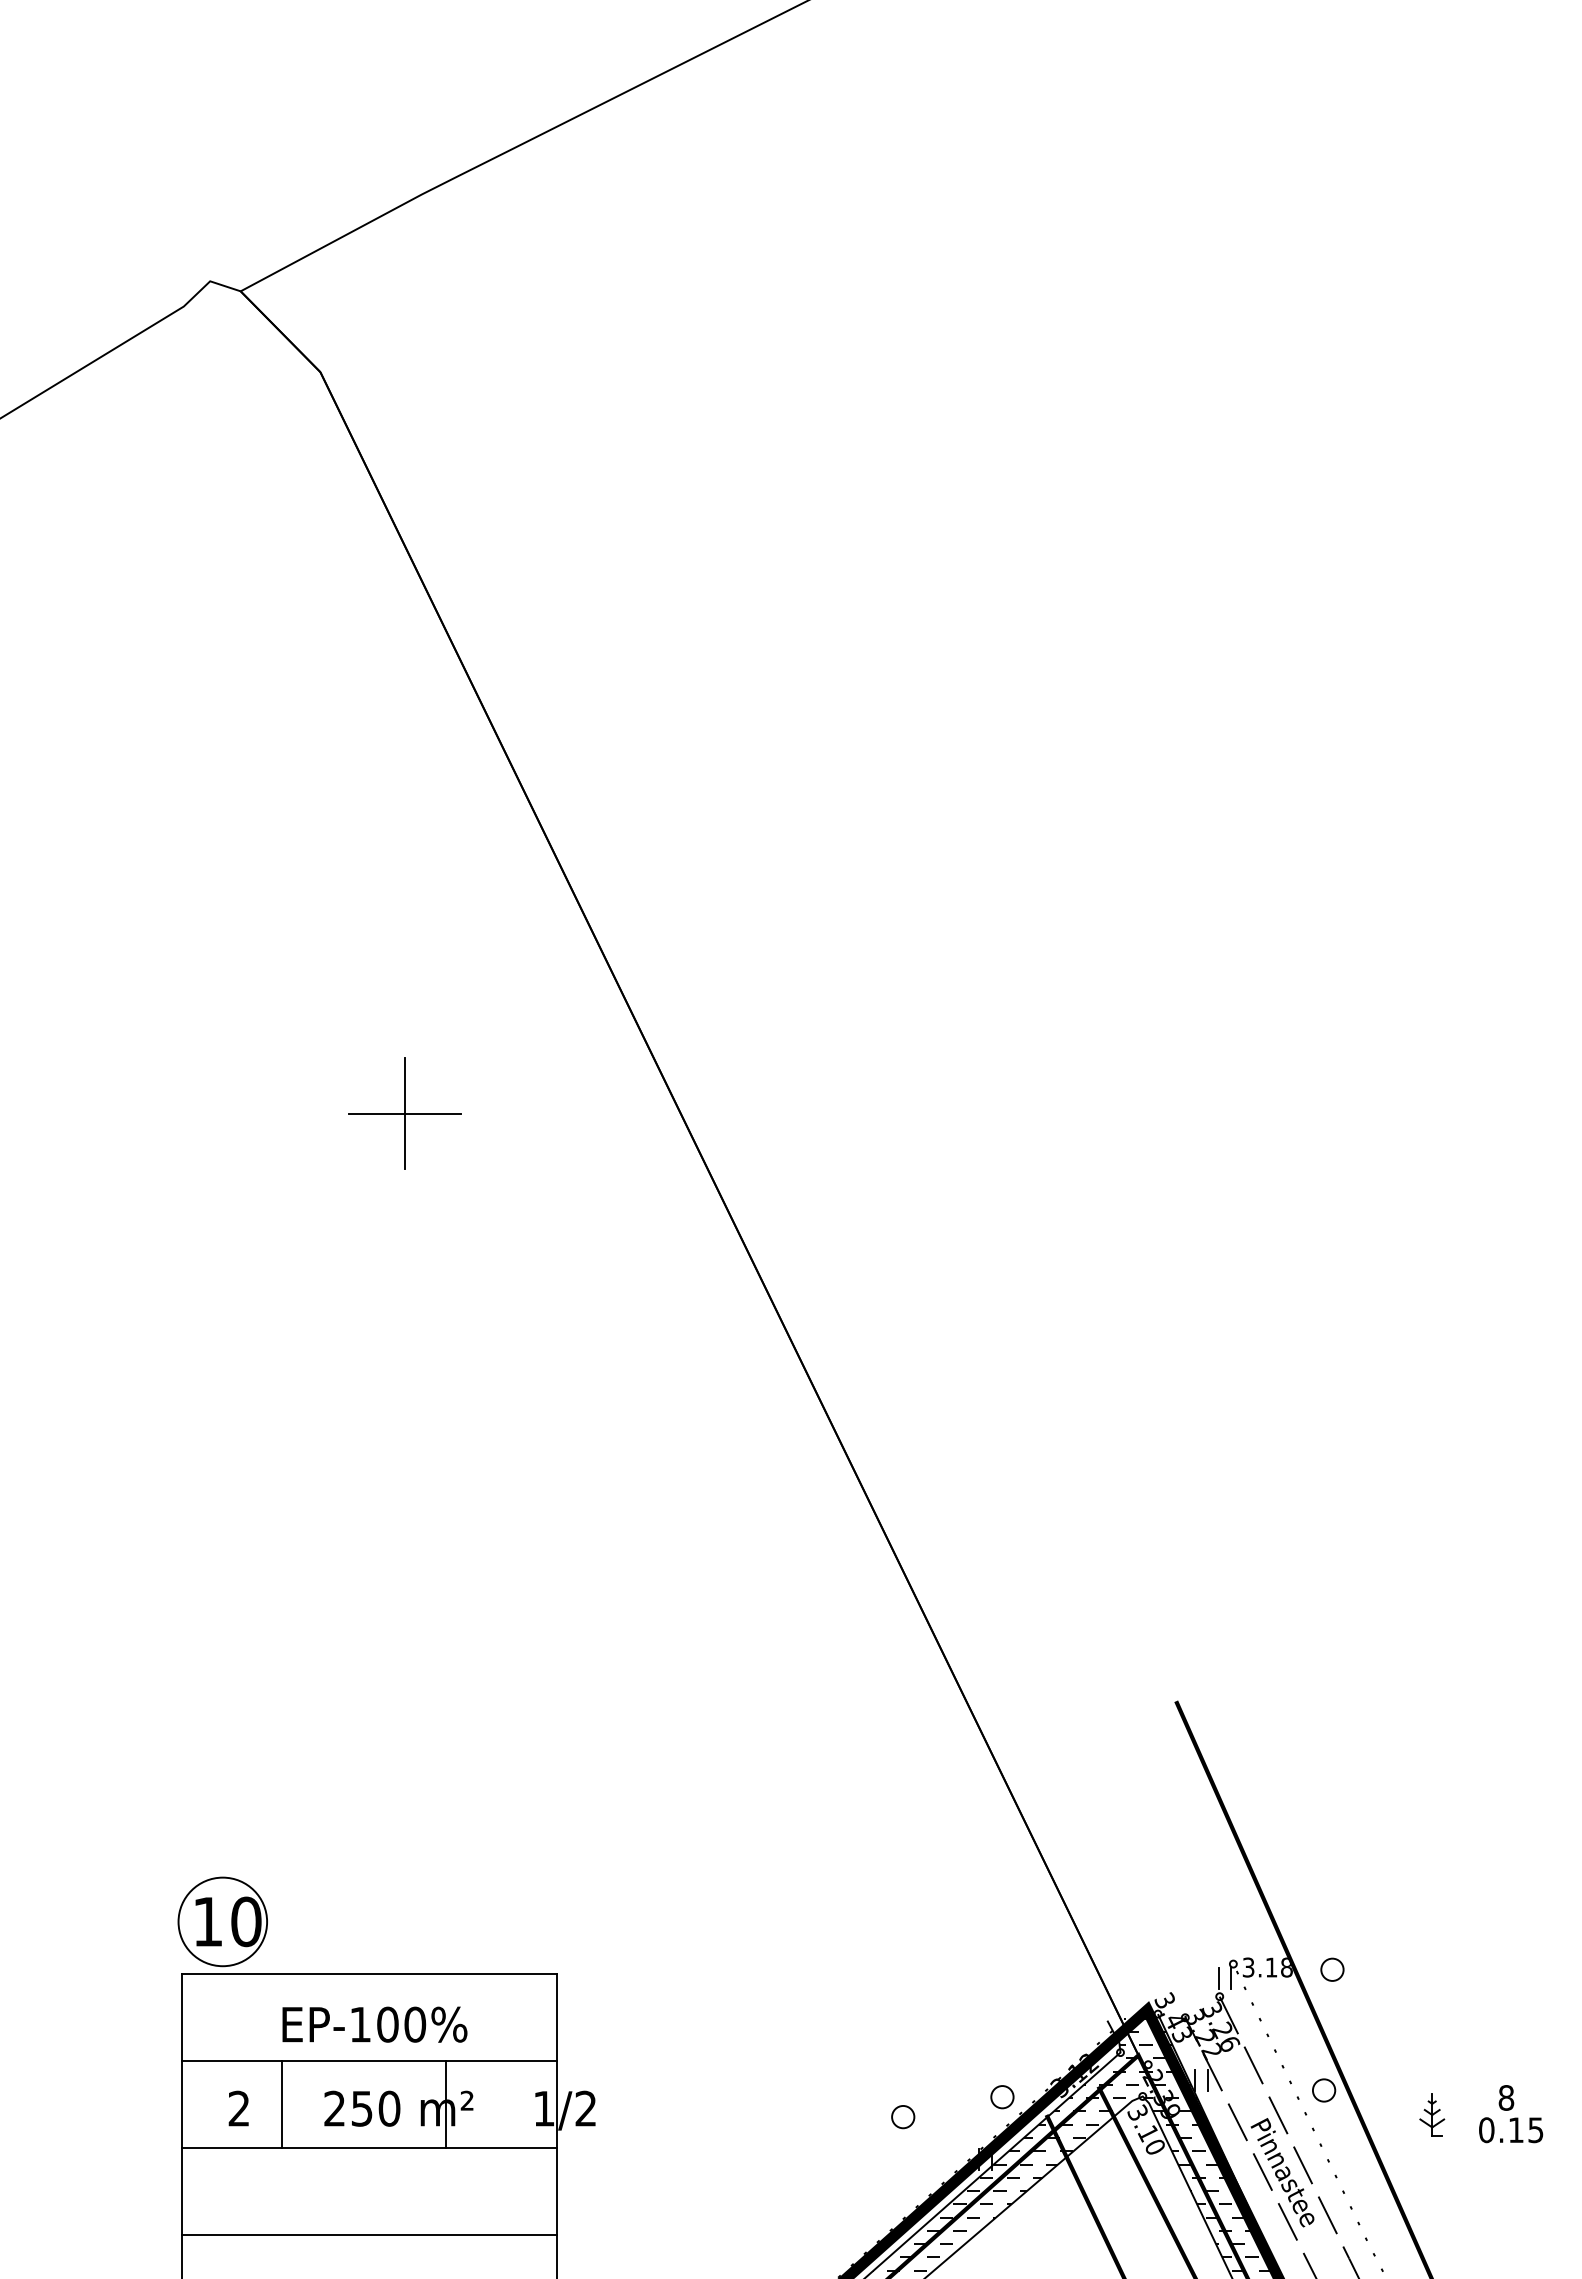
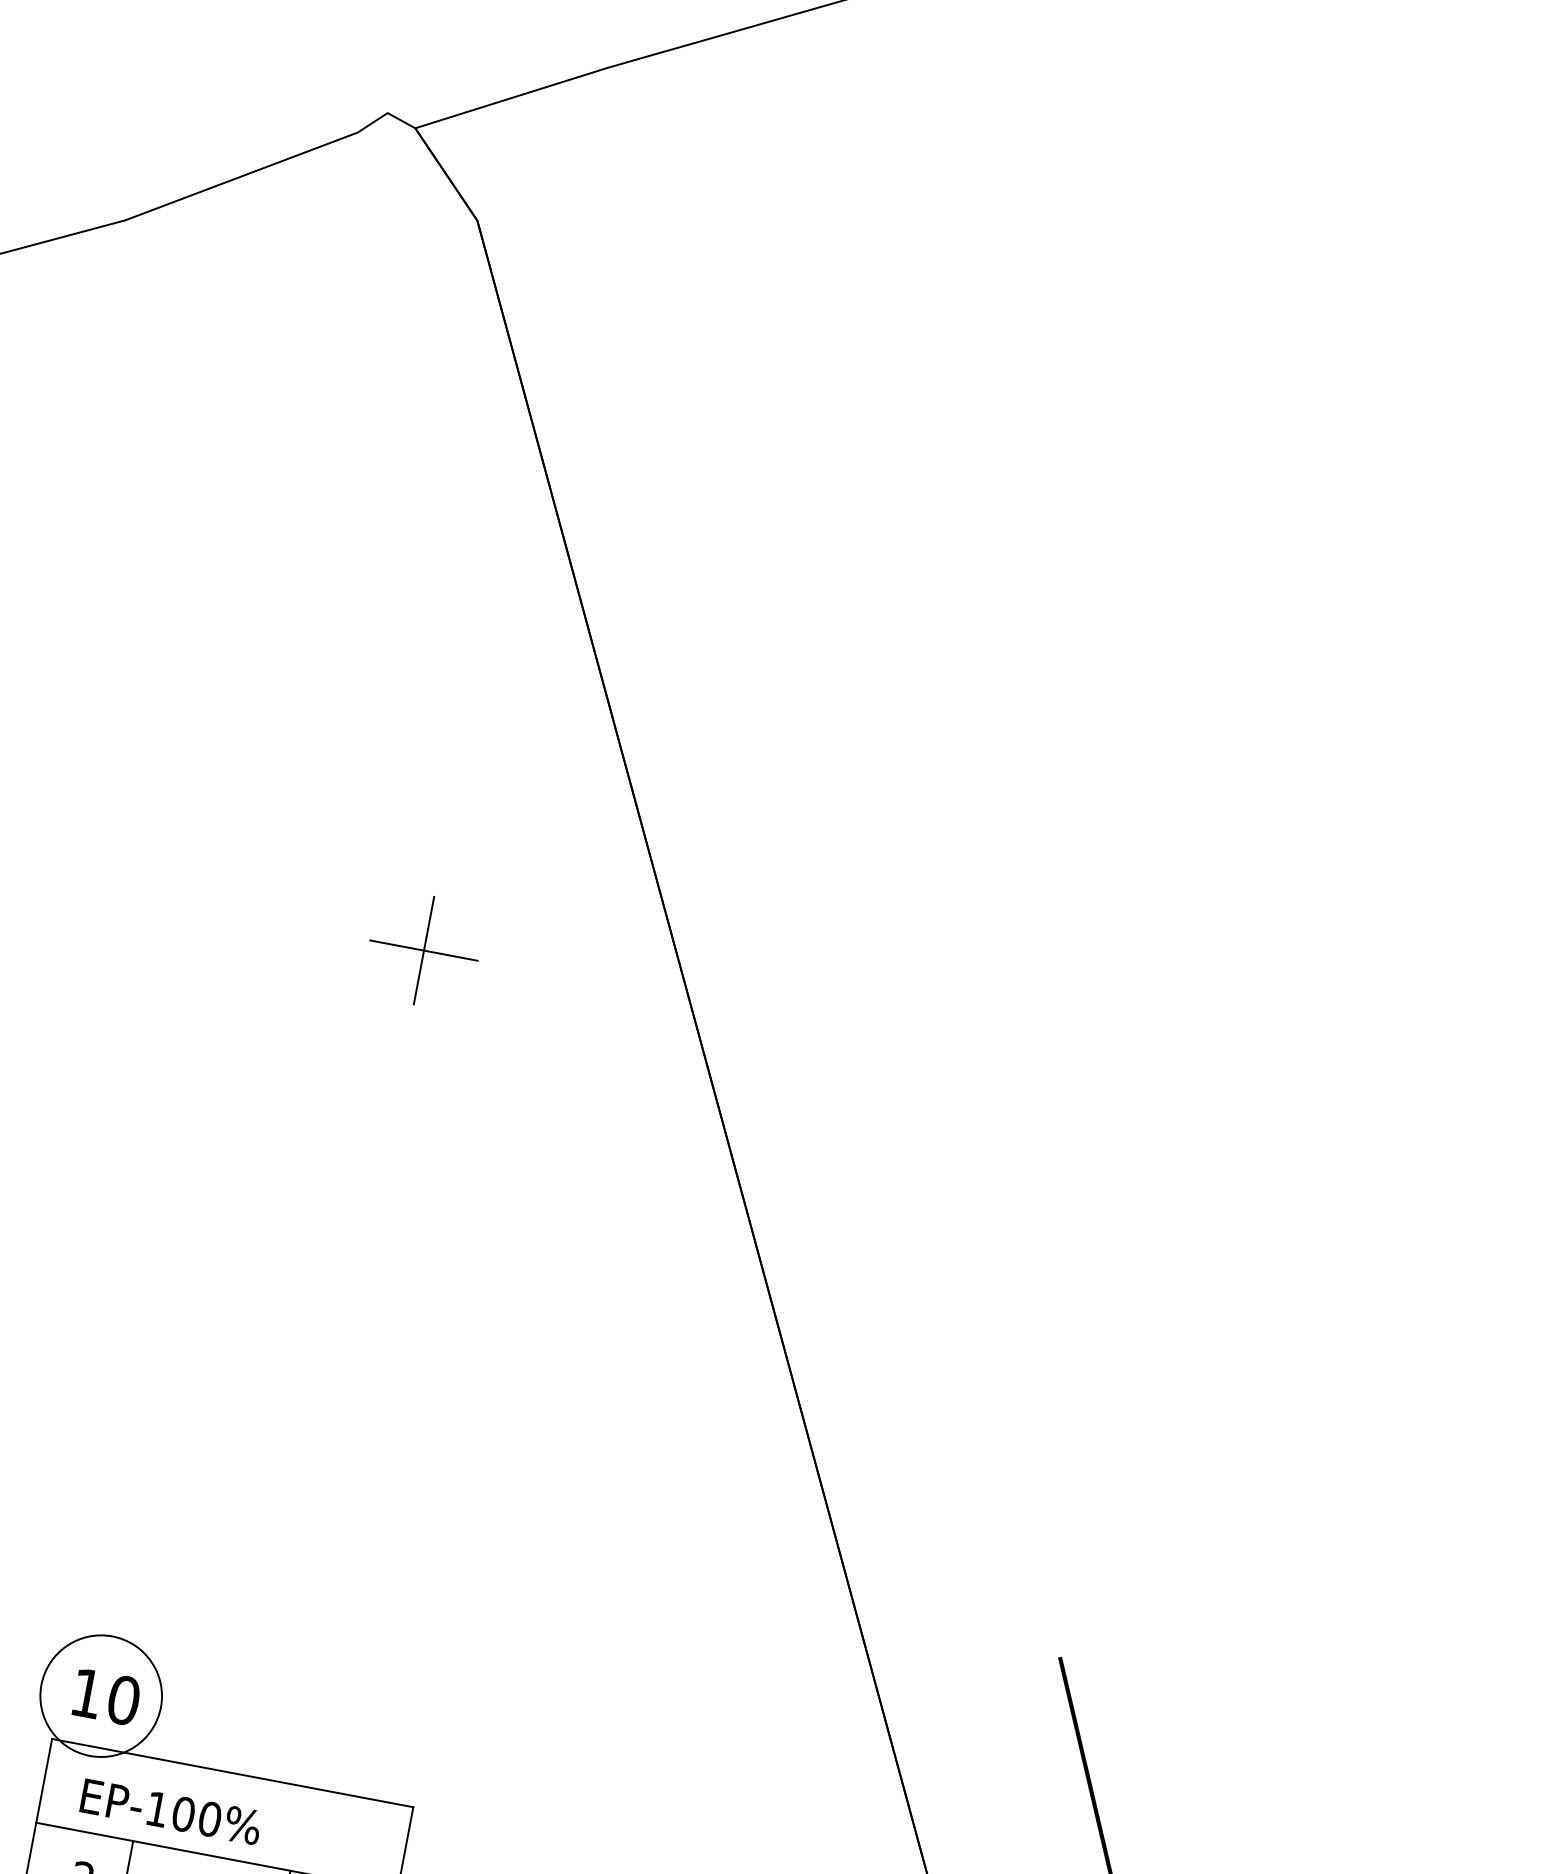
circle: (222, 1921) -> (100, 1695), size x1.4
text: (374, 2024) -> (170, 1811), moved

